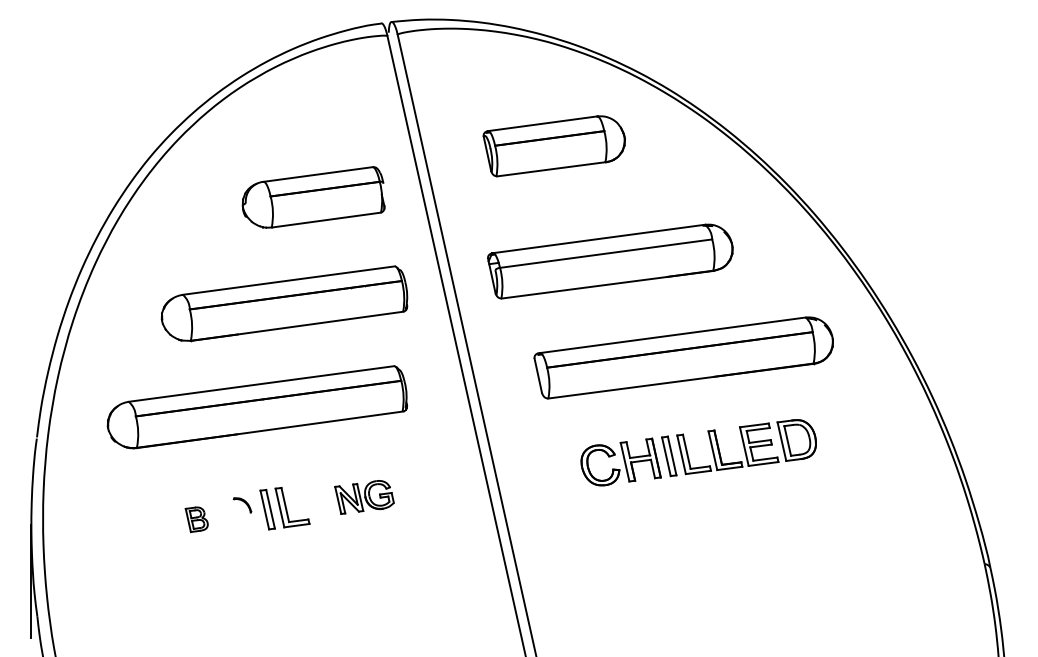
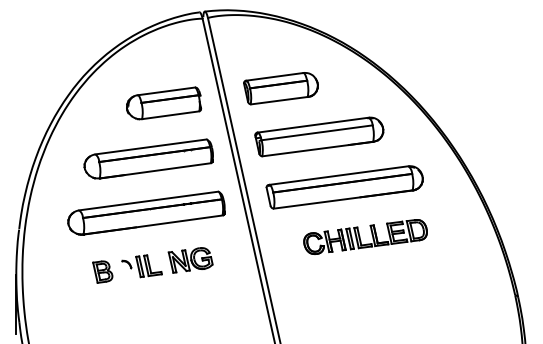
part: (553, 146) -> (280, 88), moved
part: (683, 358) -> (344, 187), moved
part: (257, 405) -> (146, 212), moved
part: (364, 497) -> (190, 260), size x1.43
part: (196, 518) -> (102, 271), size x1.67

